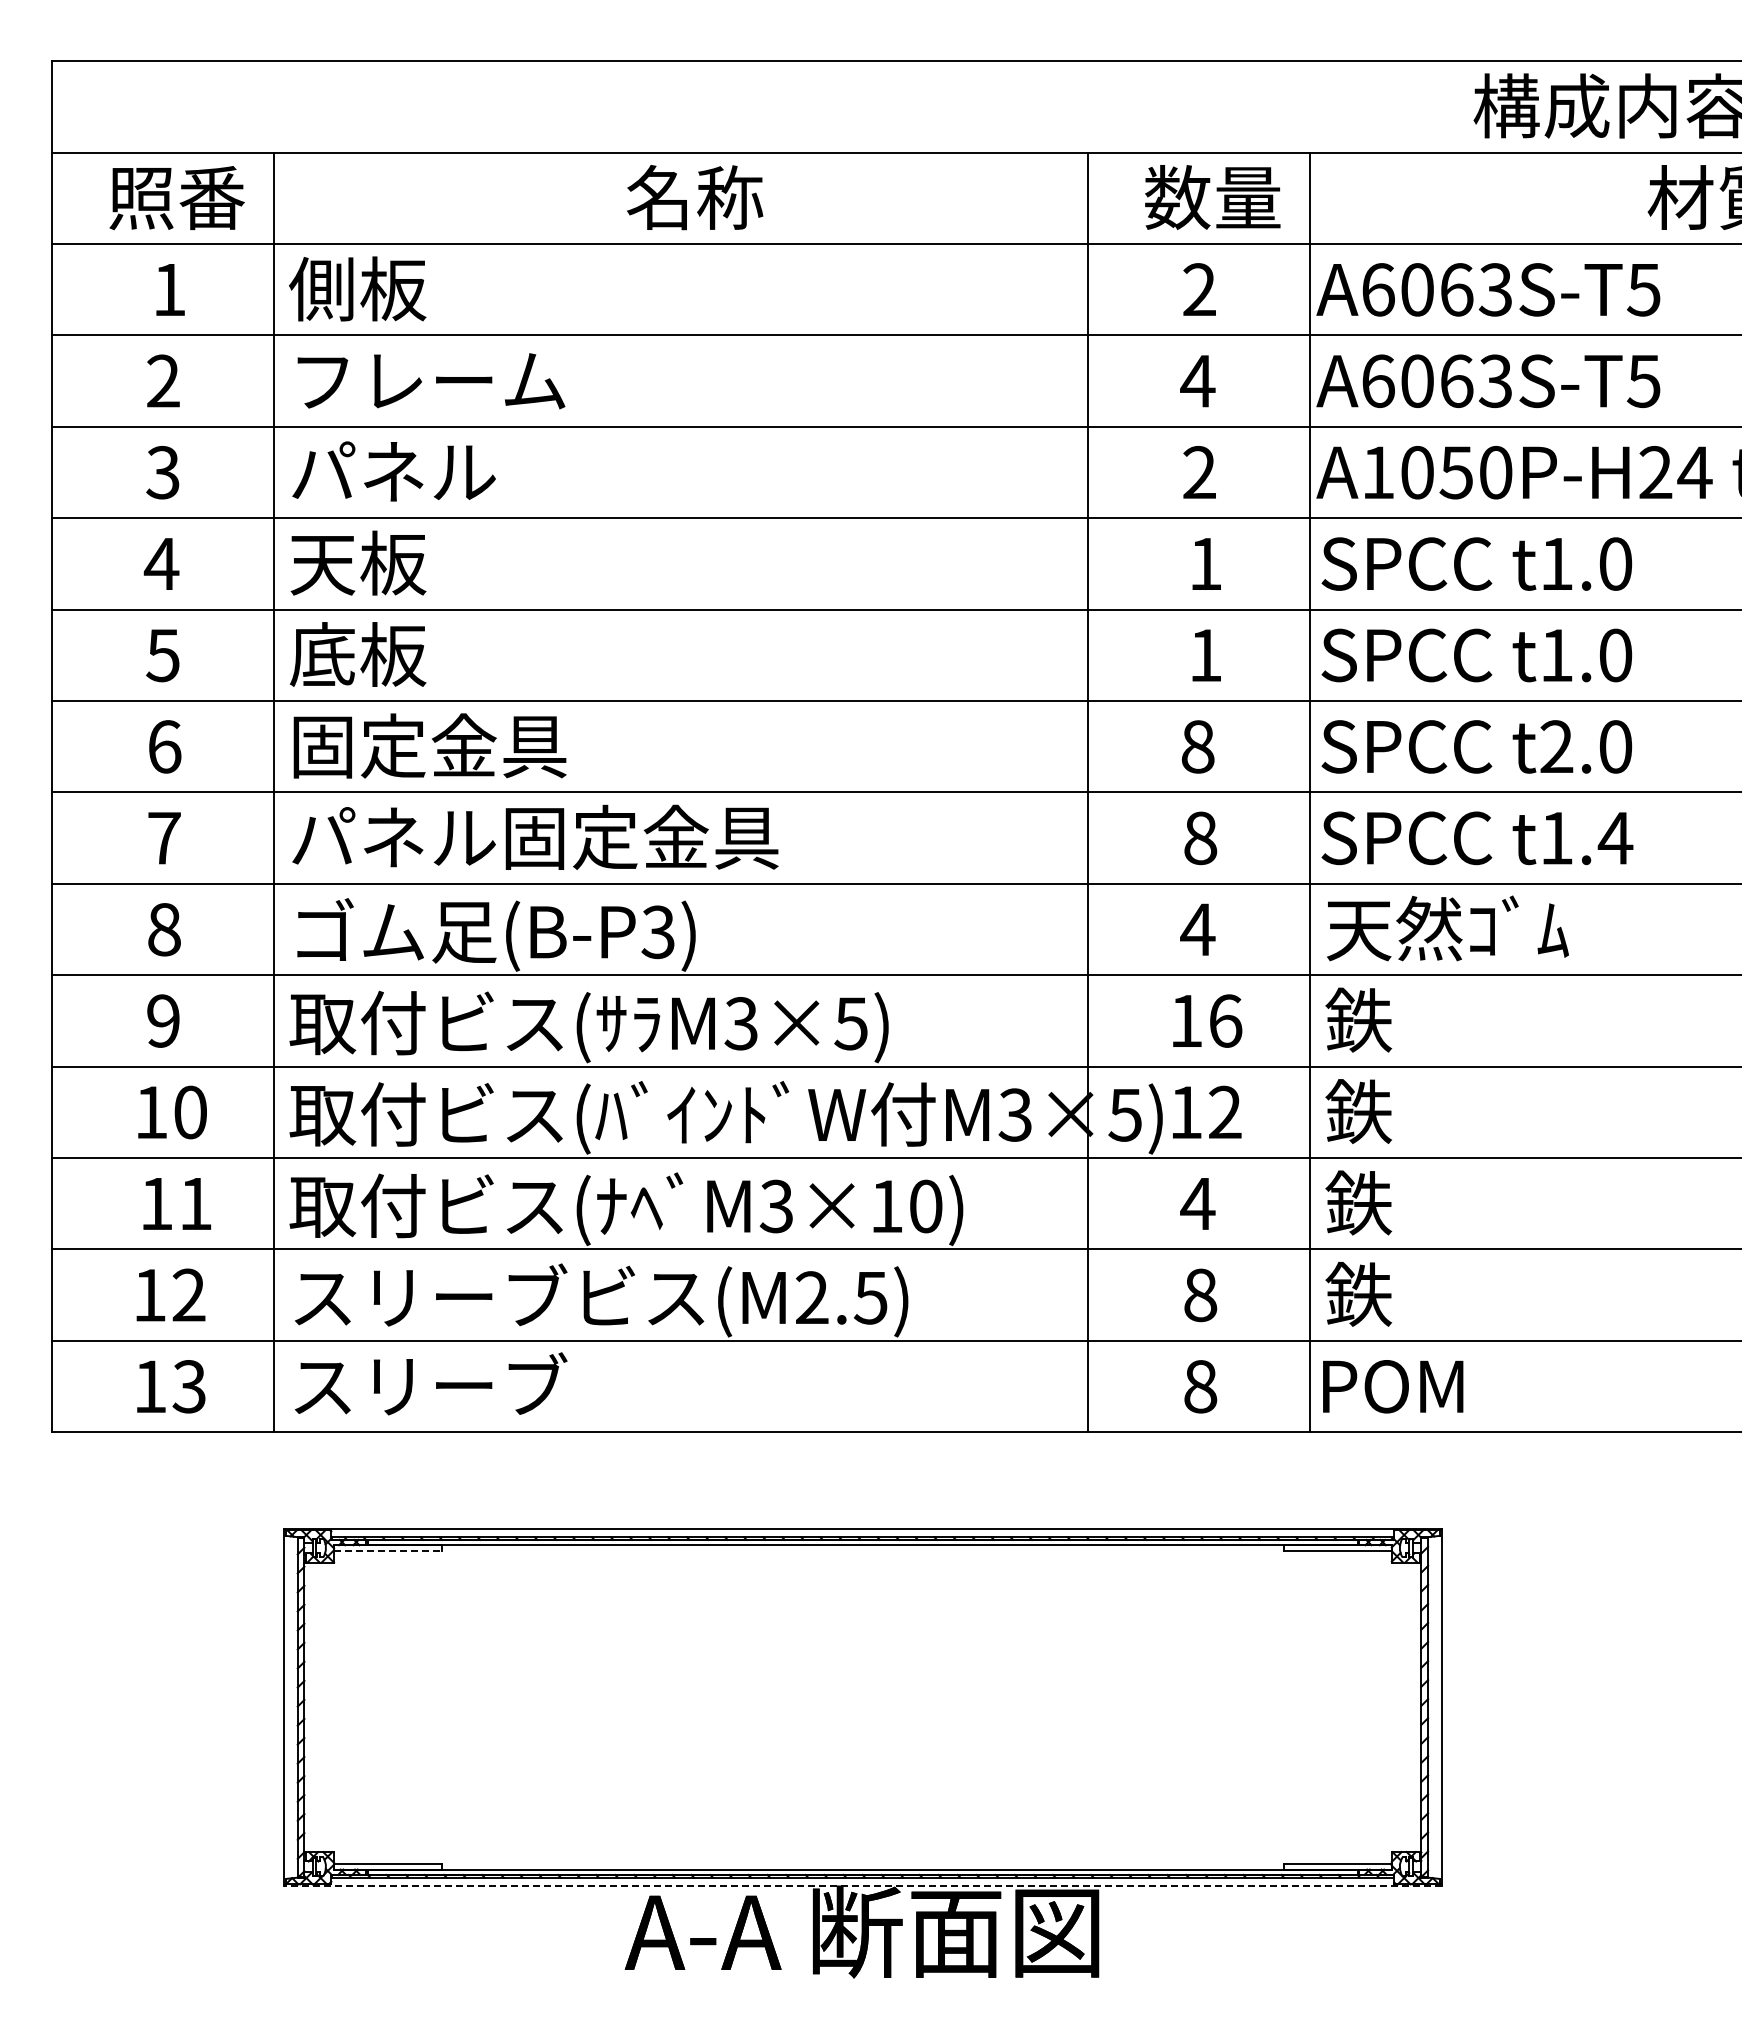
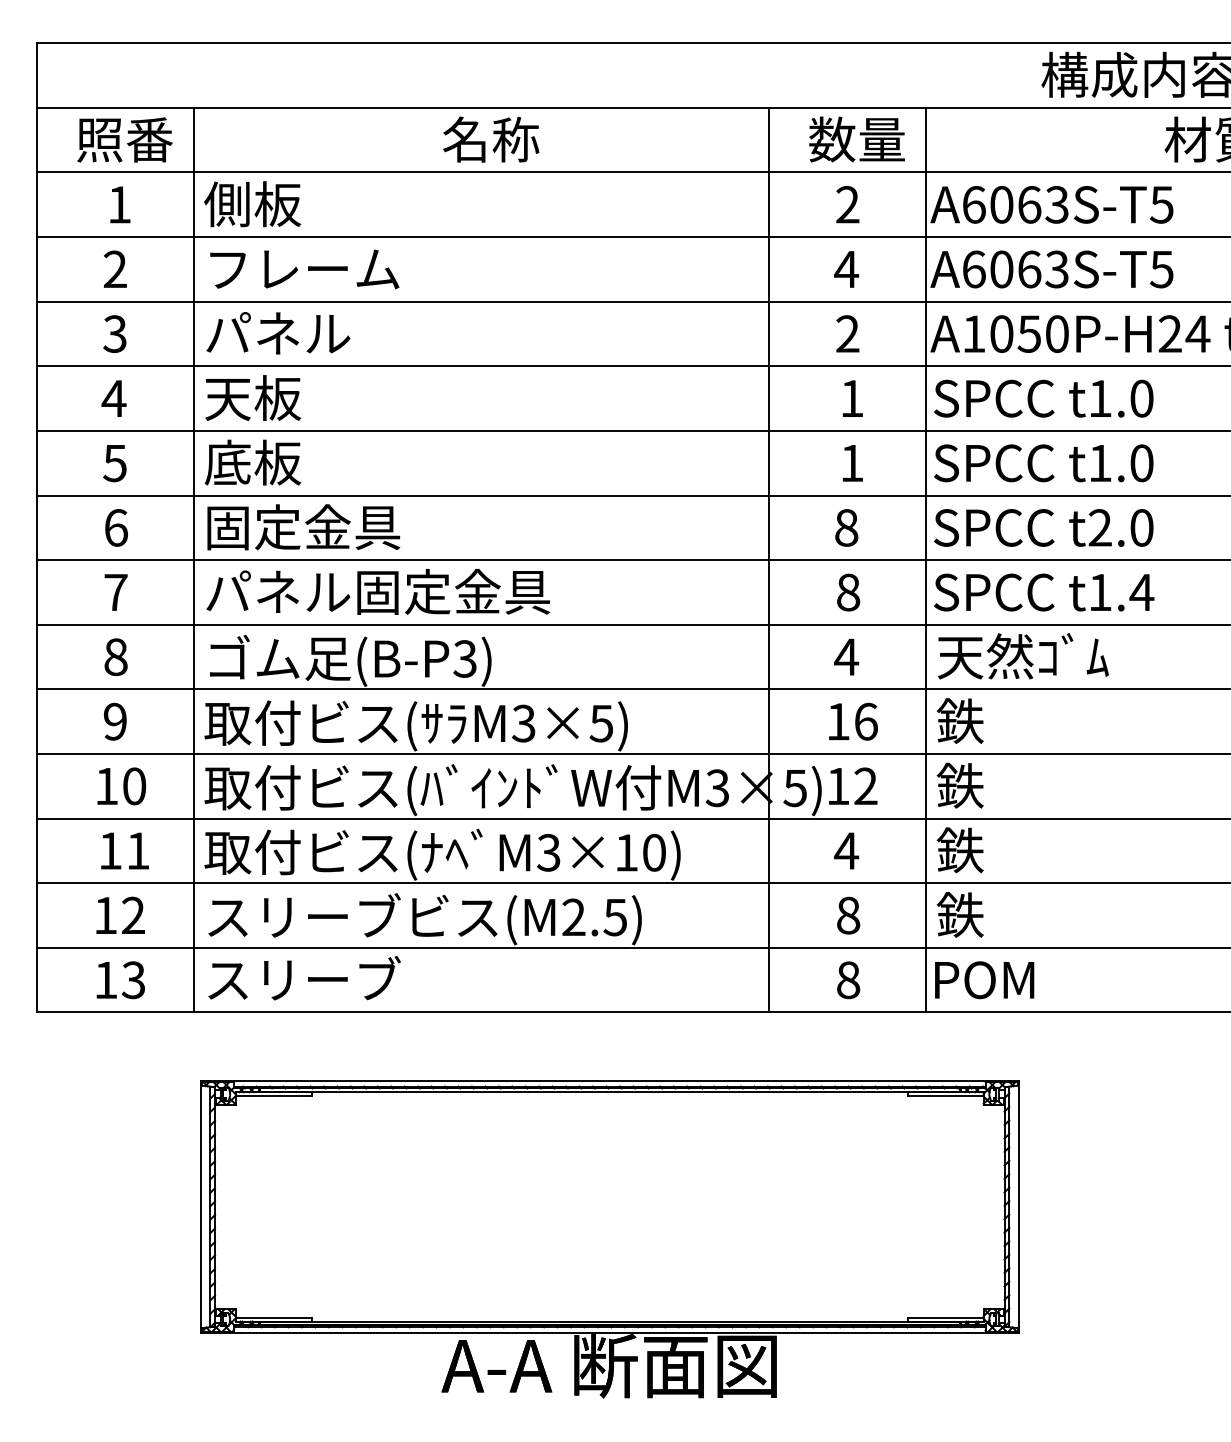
line: (387, 1550) -> (273, 1096), dashed -> solid
line: (862, 1885) -> (609, 1332), dashed -> solid

